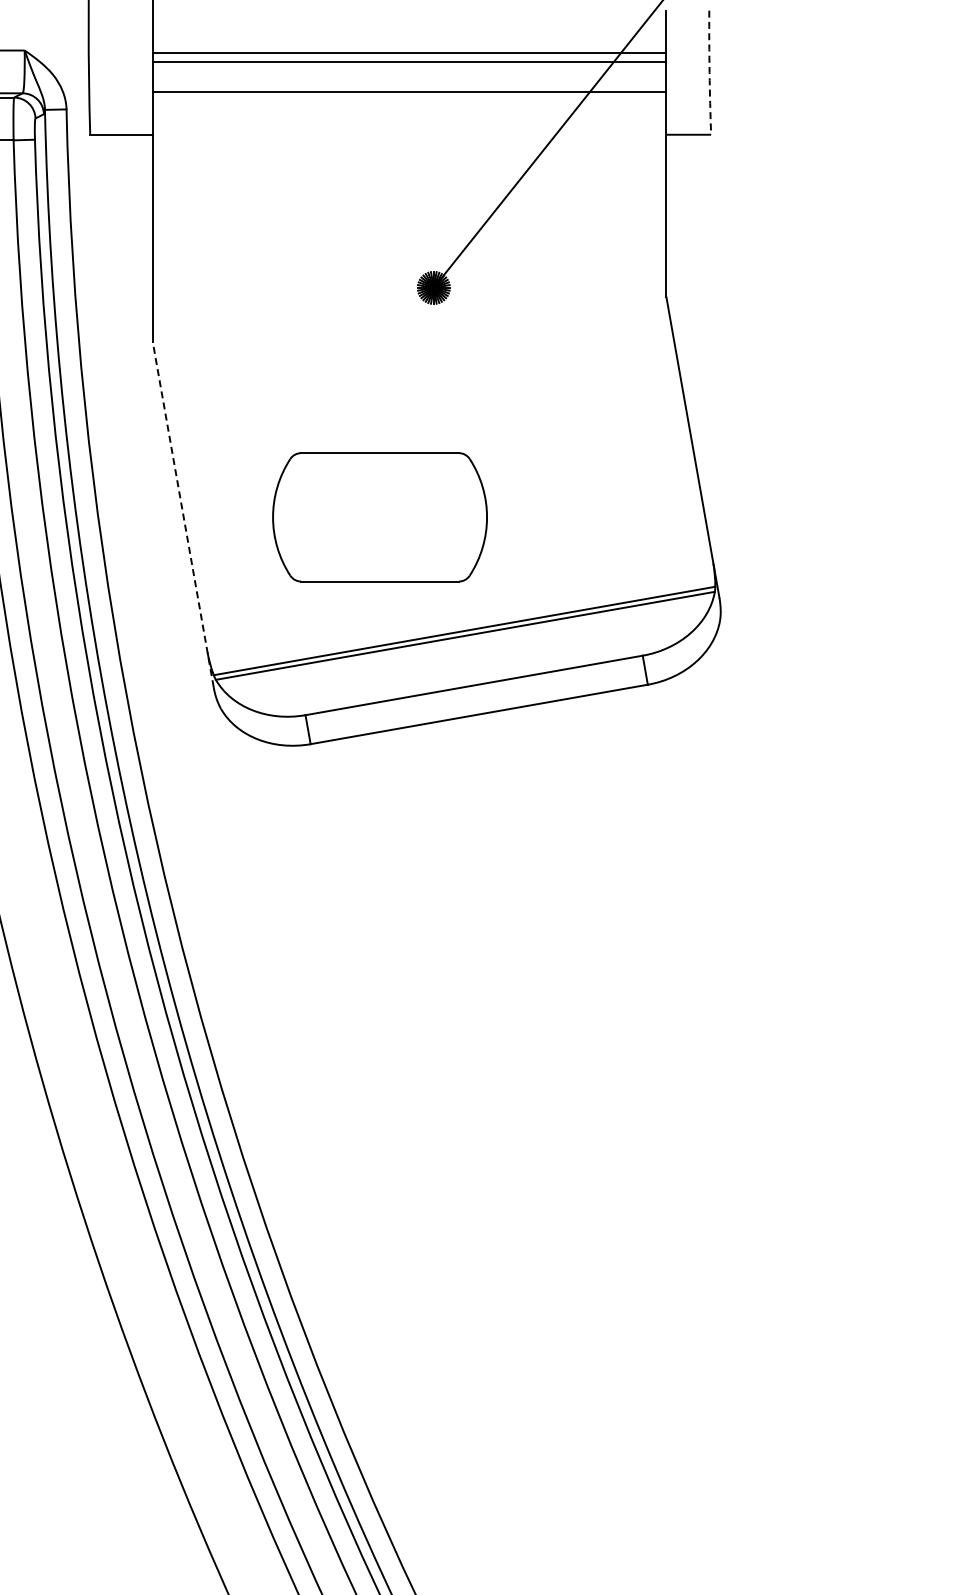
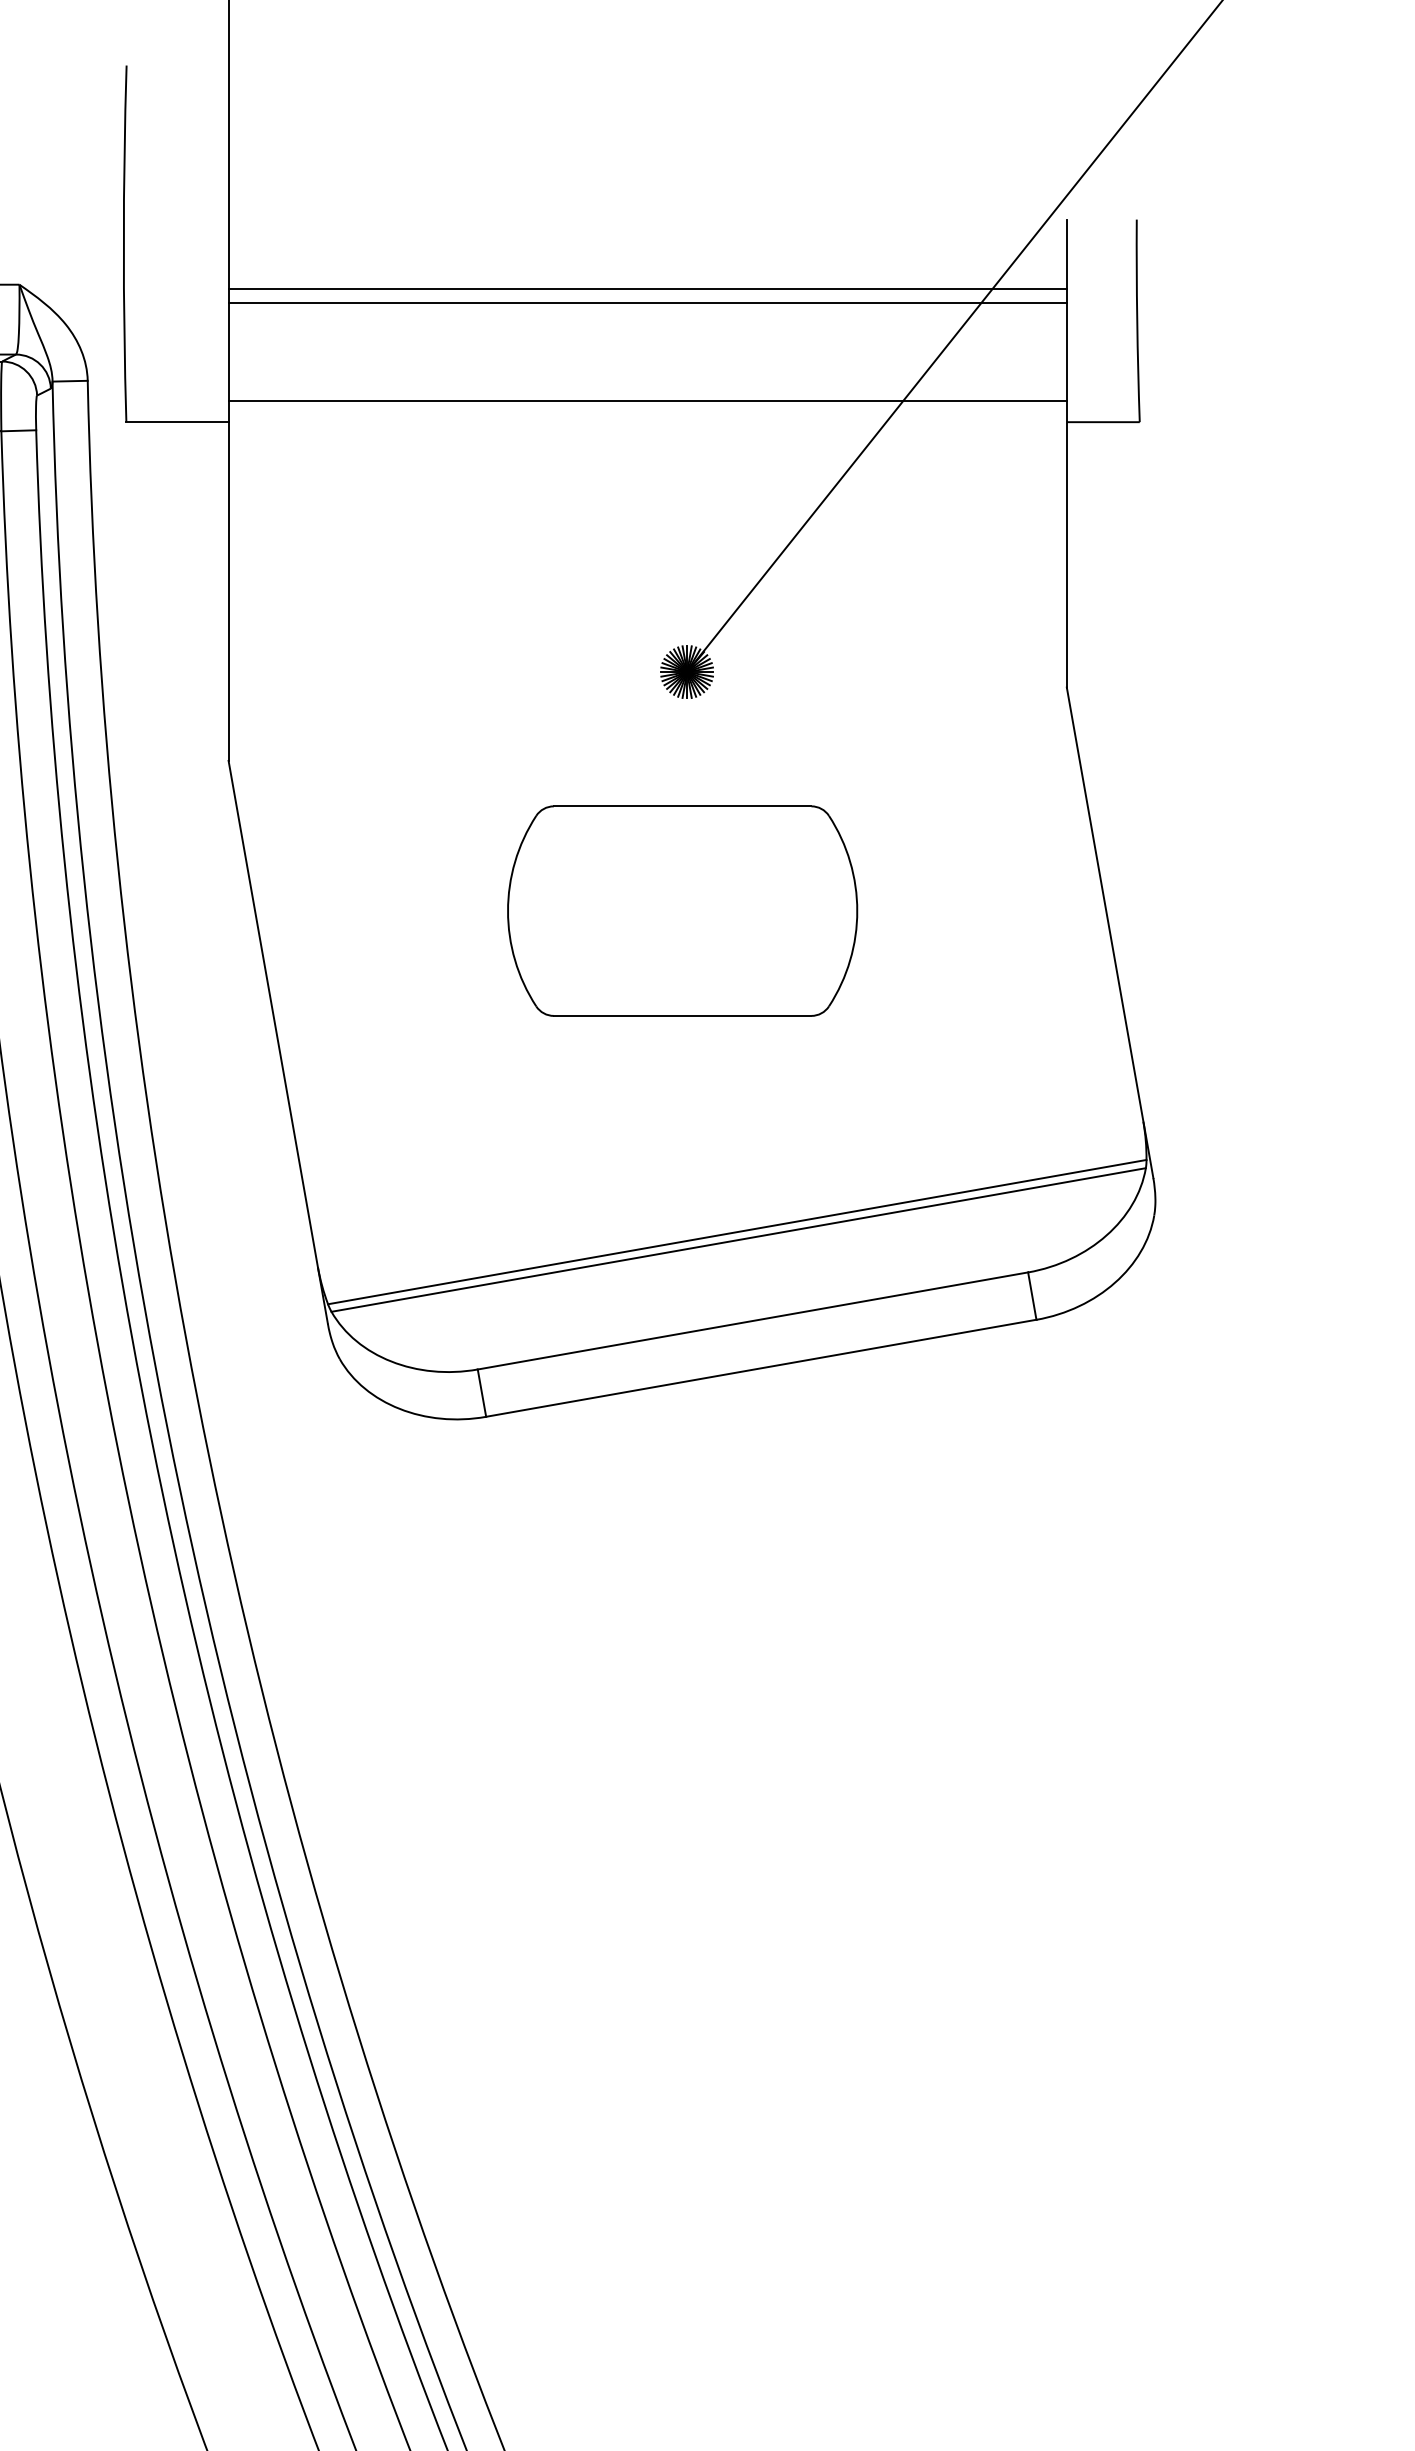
arc: (709, 72) -> (1137, 320), dashed -> solid
line: (409, 91) -> (647, 400), moved
line: (183, 514) -> (278, 1041), dashed -> solid
part: (379, 517) -> (681, 911), moved

